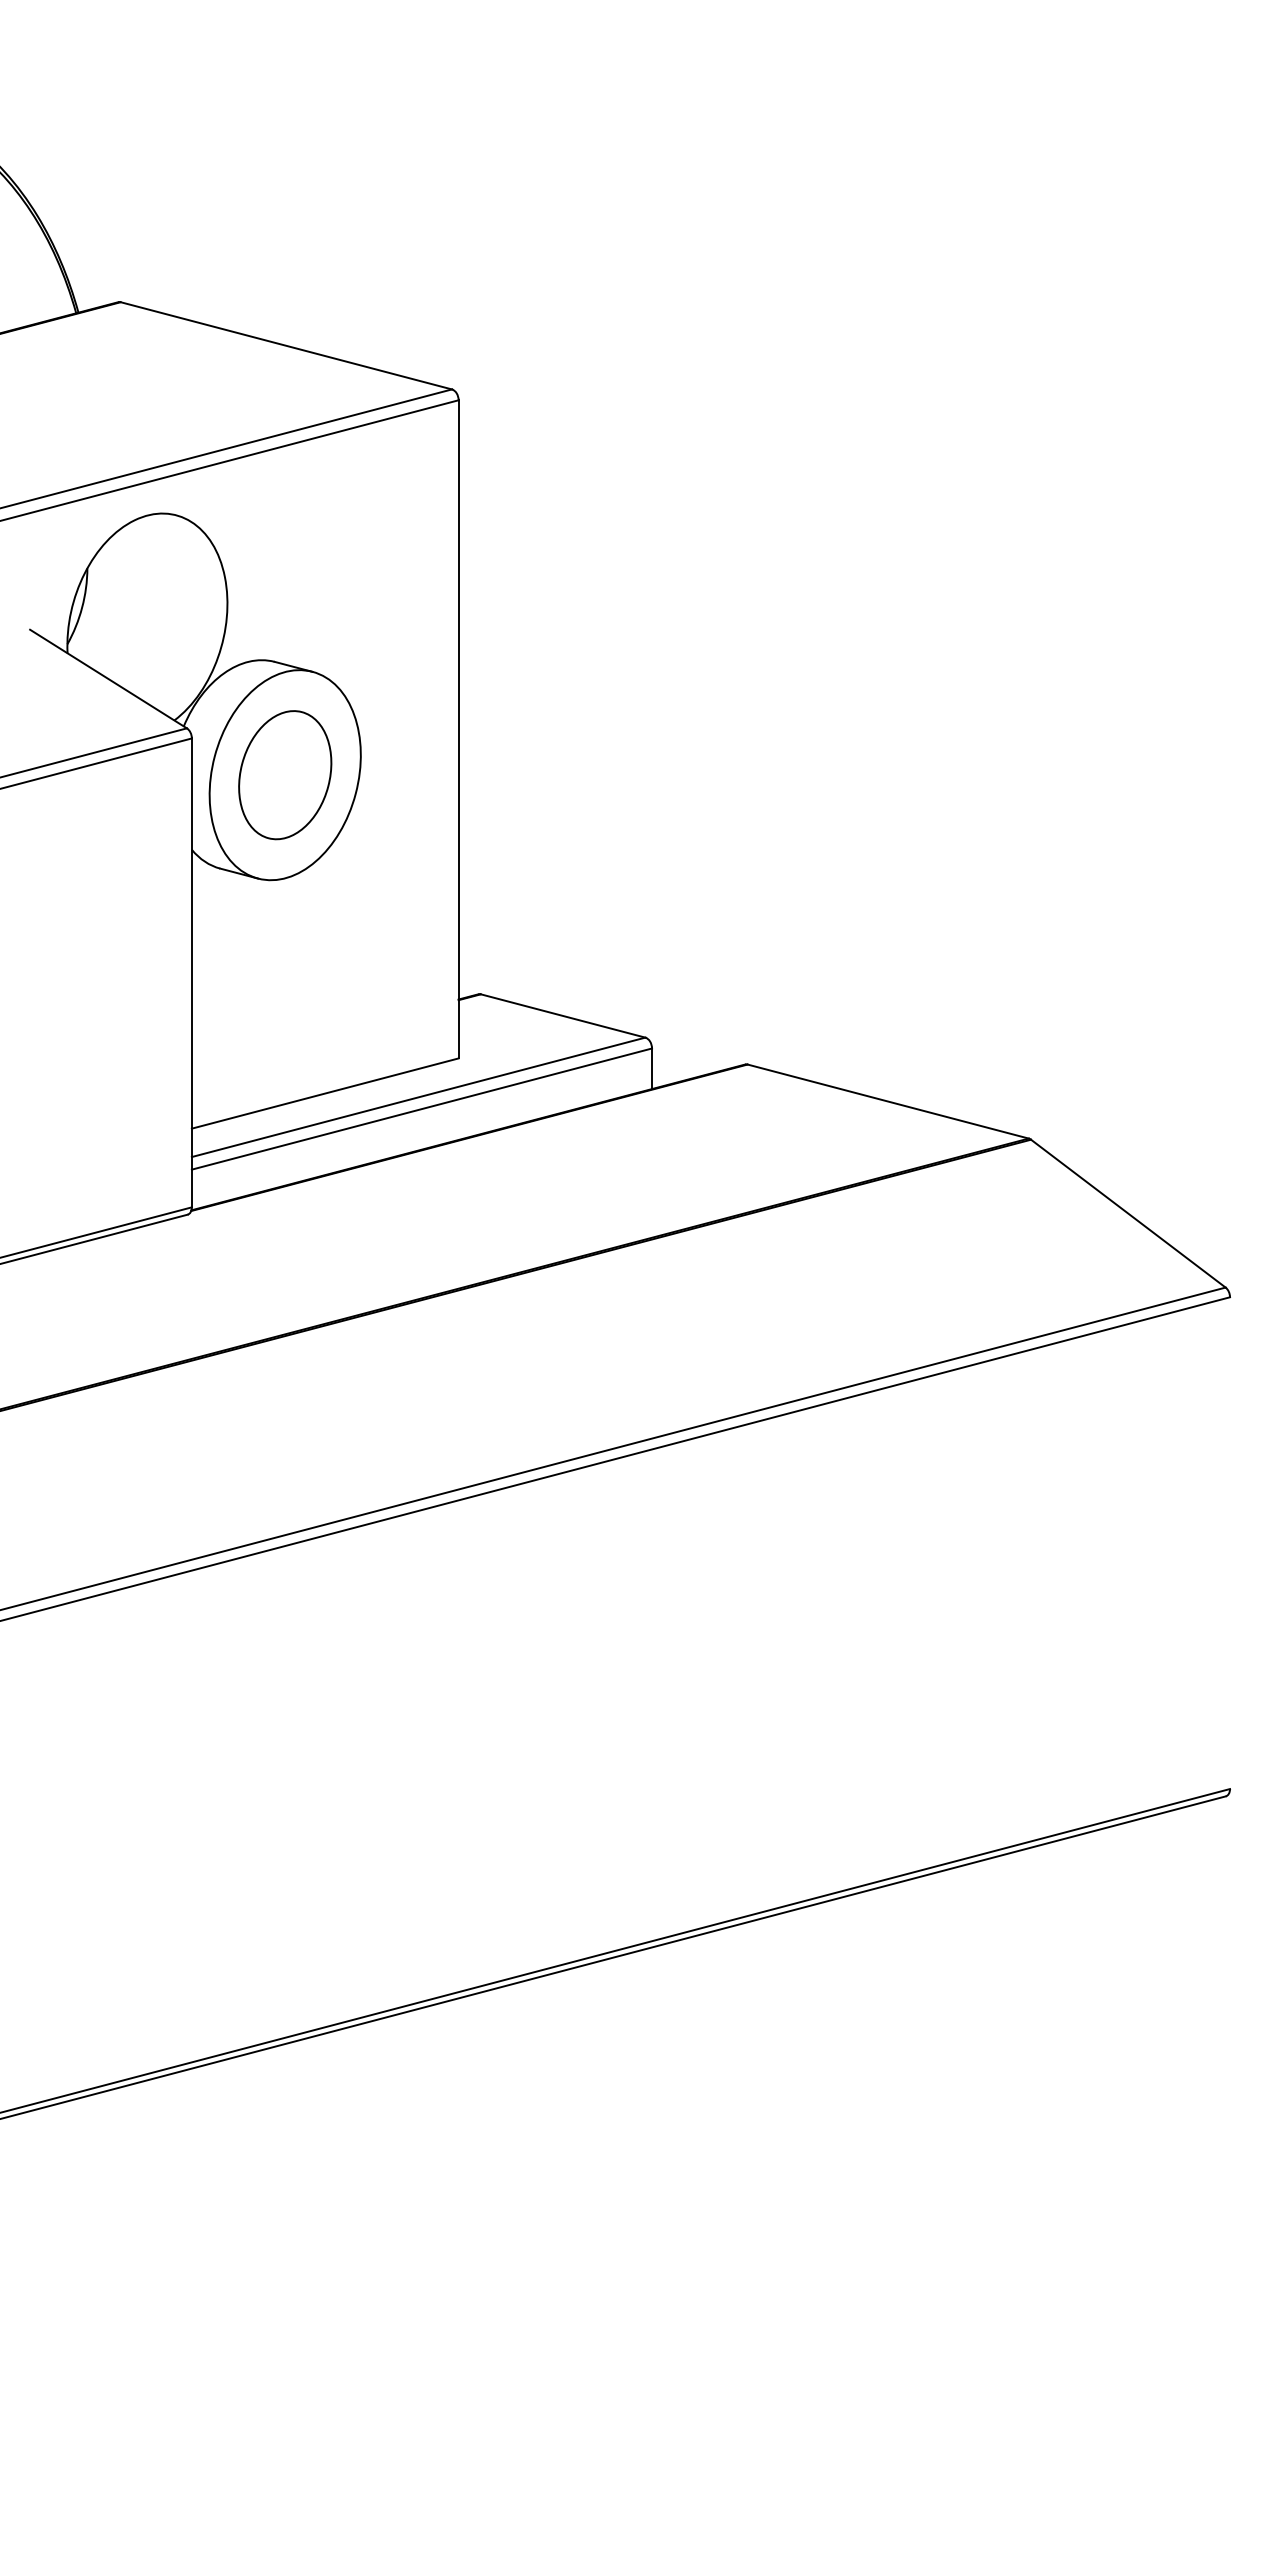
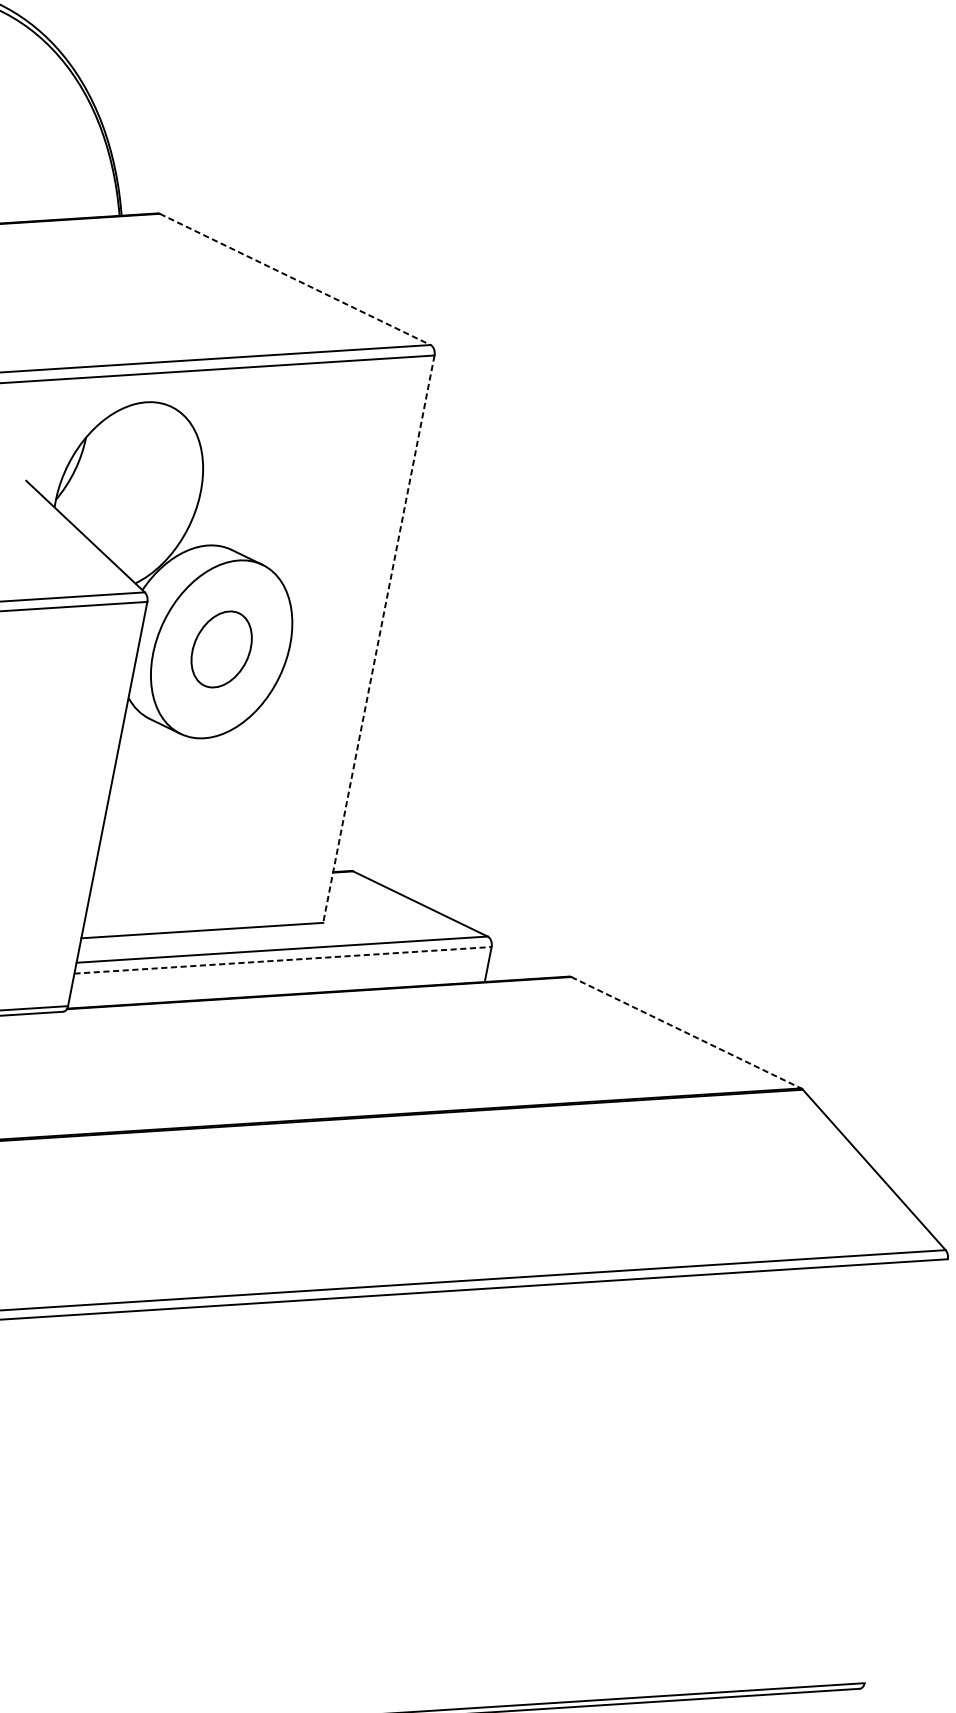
line: (286, 345) -> (295, 279), solid -> dashed
line: (458, 729) -> (378, 639), solid -> dashed
part: (285, 775) -> (221, 649), size x0.7
line: (888, 1101) -> (686, 1032), solid -> dashed
line: (421, 1109) -> (282, 960), solid -> dashed

